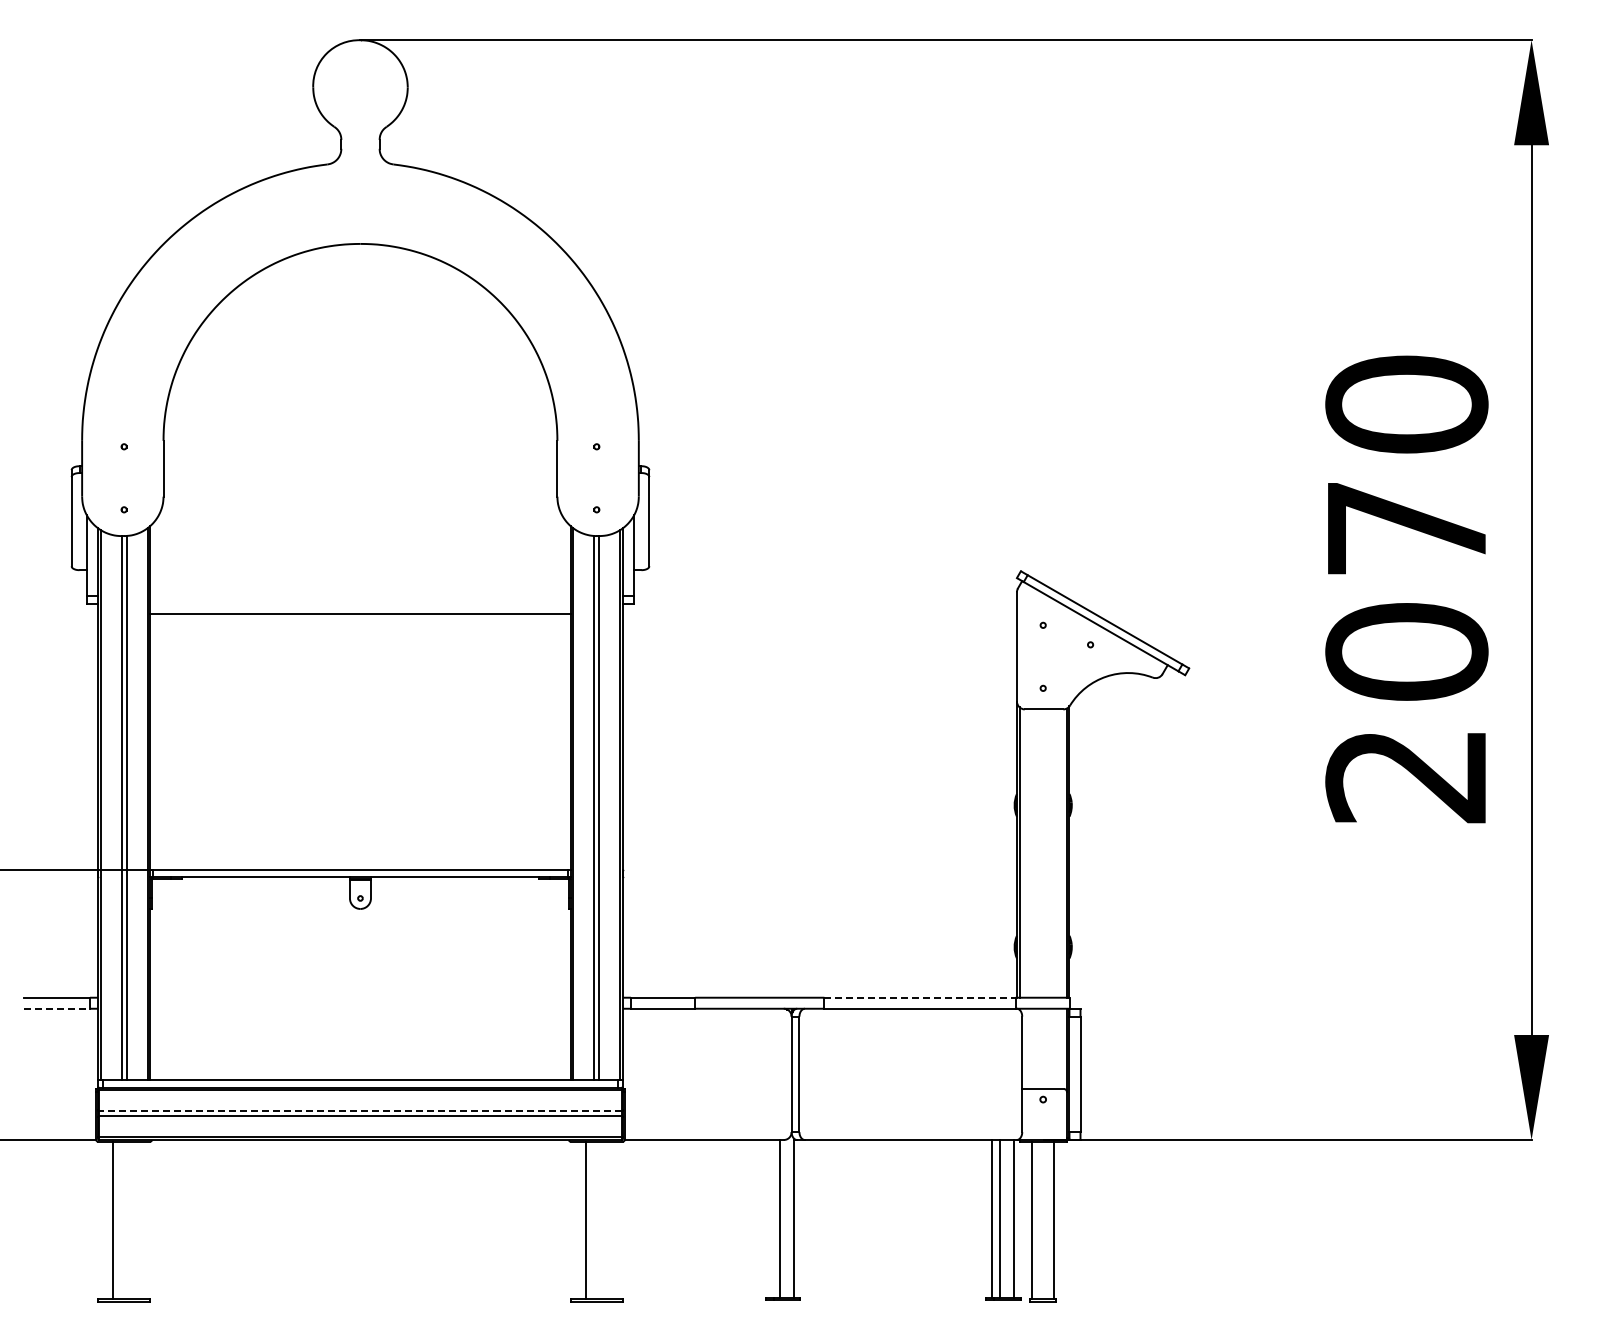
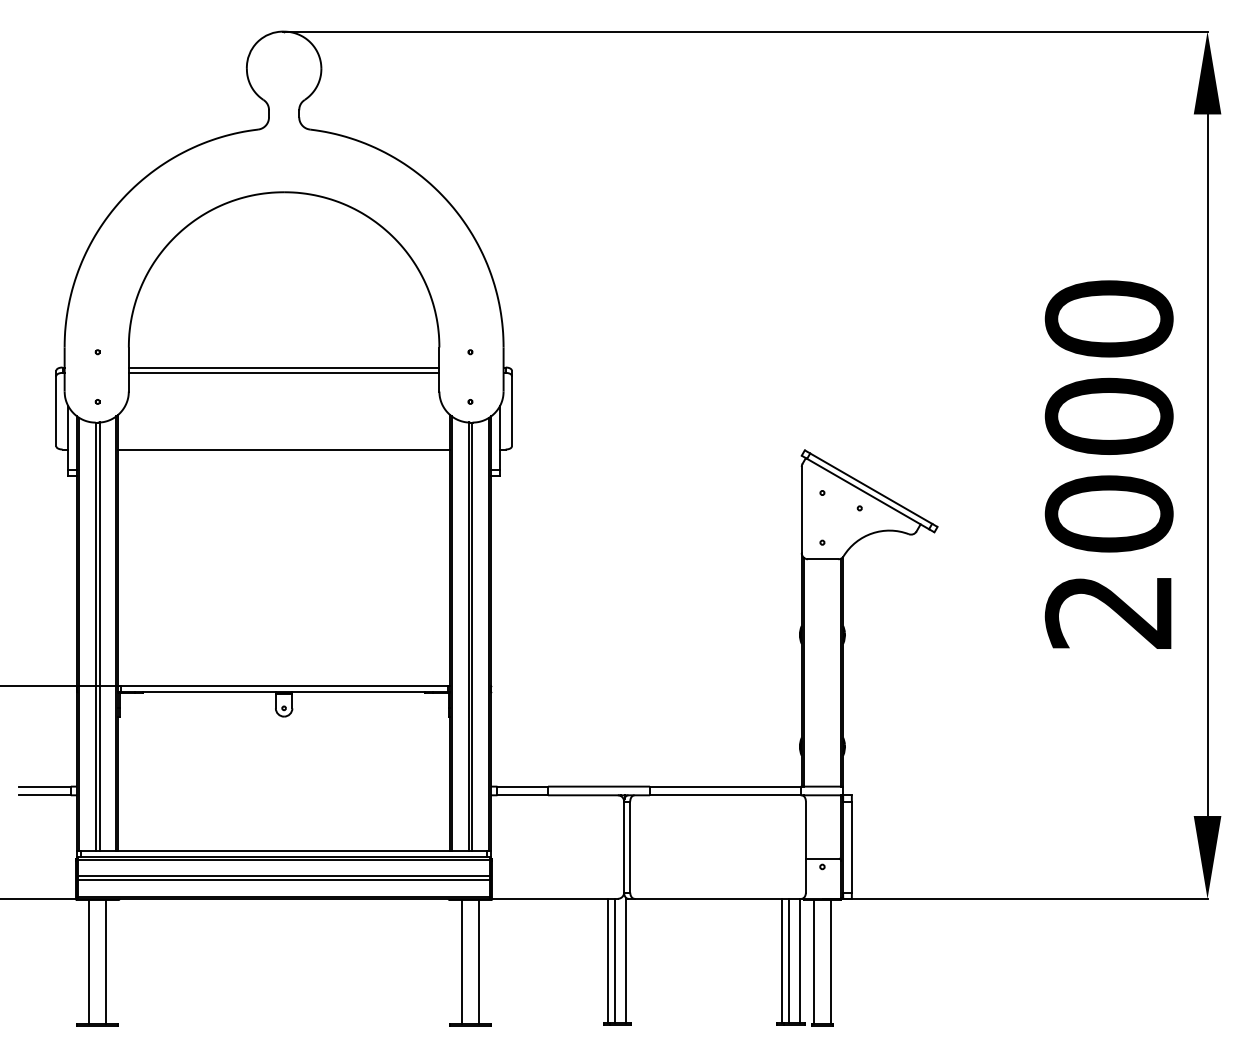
line: (360, 466) -> (284, 367), added
line: (360, 473) -> (284, 373), added
text: (1406, 528) -> (1108, 416), 2070 -> 2000
line: (360, 614) -> (284, 449), moved
line: (919, 997) -> (724, 786), dashed -> solid
line: (57, 1008) -> (45, 795), dashed -> solid
line: (359, 1111) -> (283, 876), dashed -> solid
line: (771, 1218) -> (608, 960), added
line: (135, 1220) -> (106, 962), added
line: (607, 1220) -> (478, 962), added

